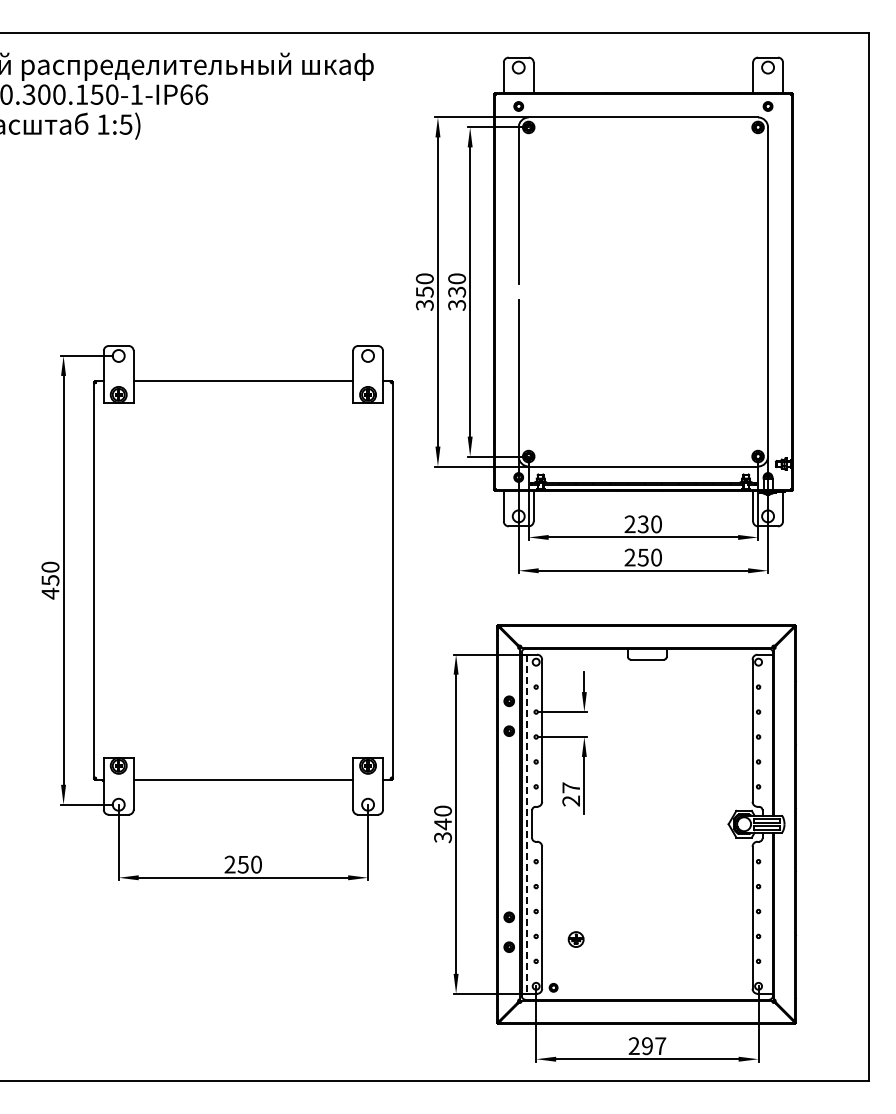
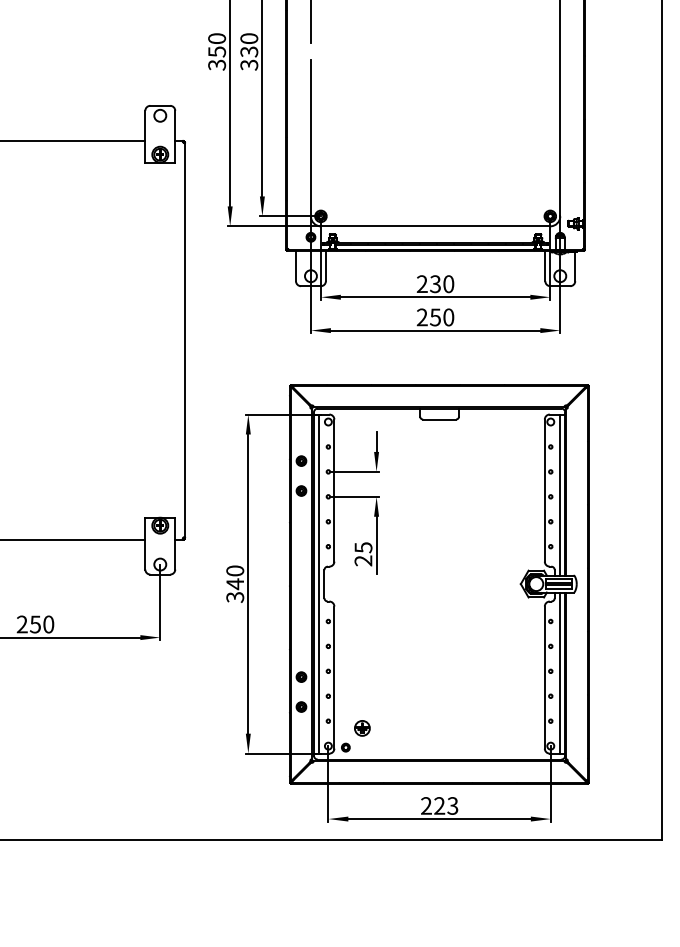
line: (768, 734) -> (560, 494), added
text: (571, 787) -> (363, 547), 27 -> 25
line: (526, 824) -> (318, 584), dashed -> solid
line: (768, 912) -> (560, 672), added
part: (575, 939) -> (361, 728), moved
text: (654, 1046) -> (446, 806), 297 -> 223

